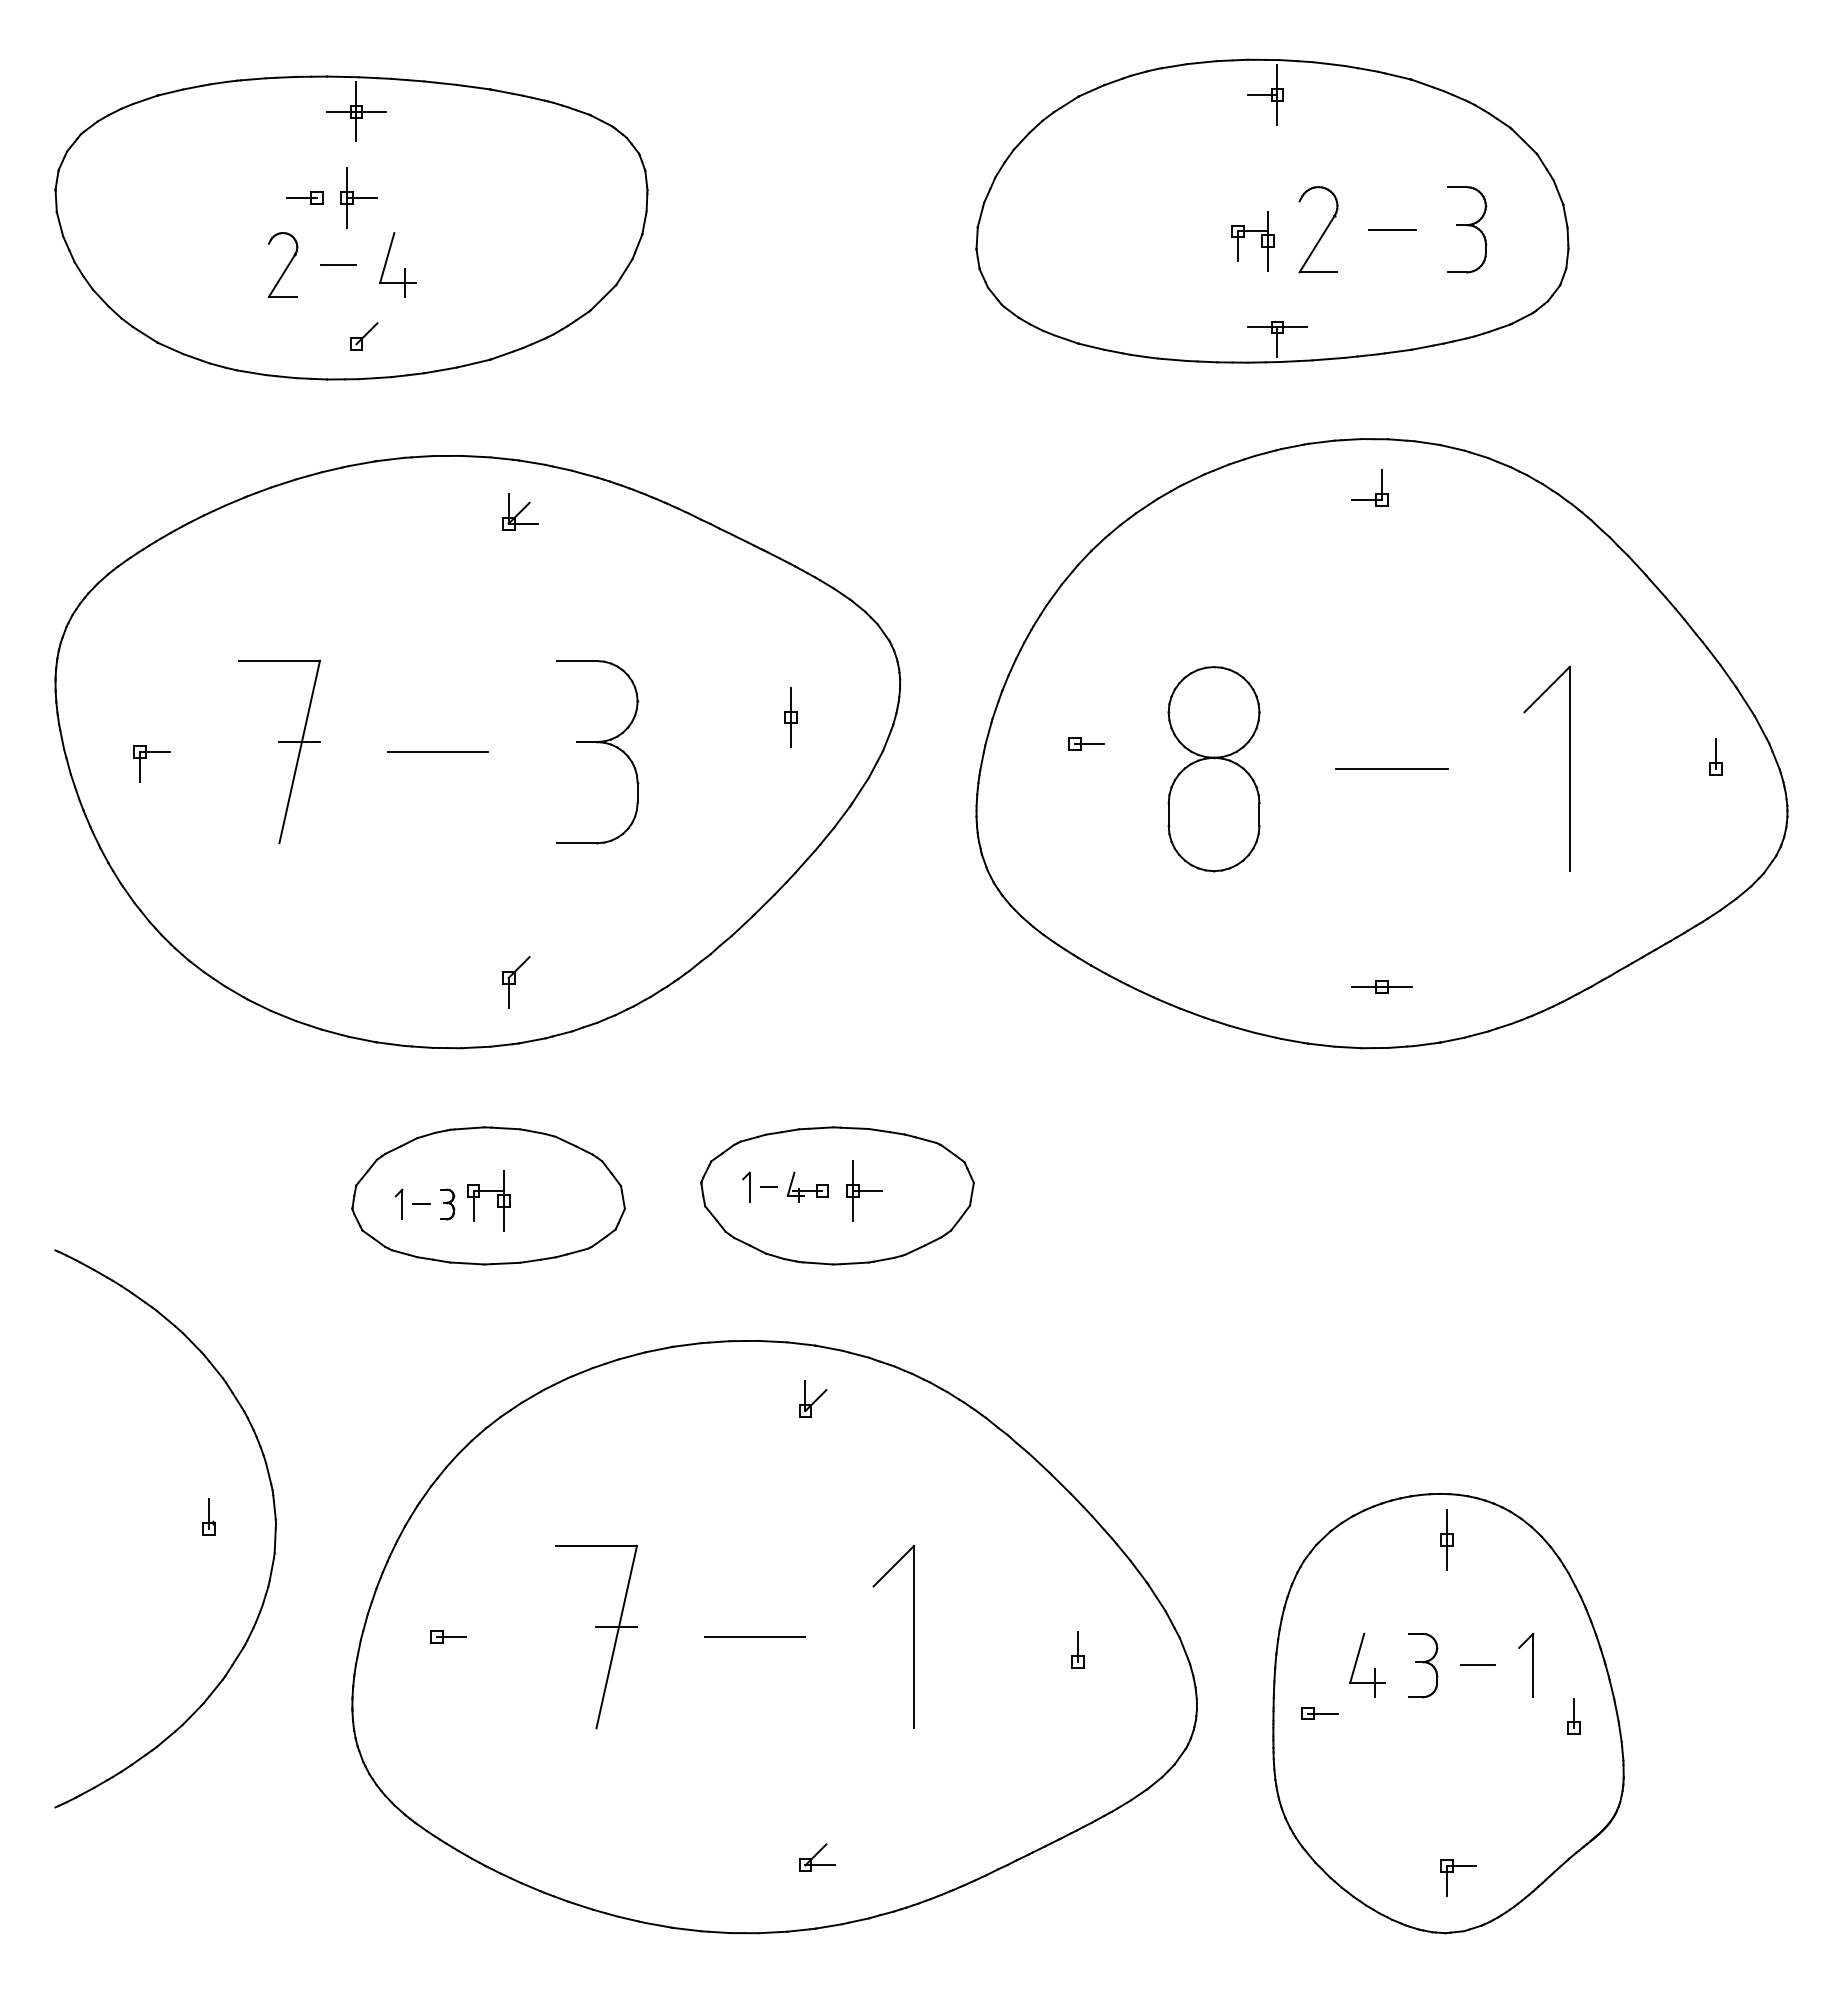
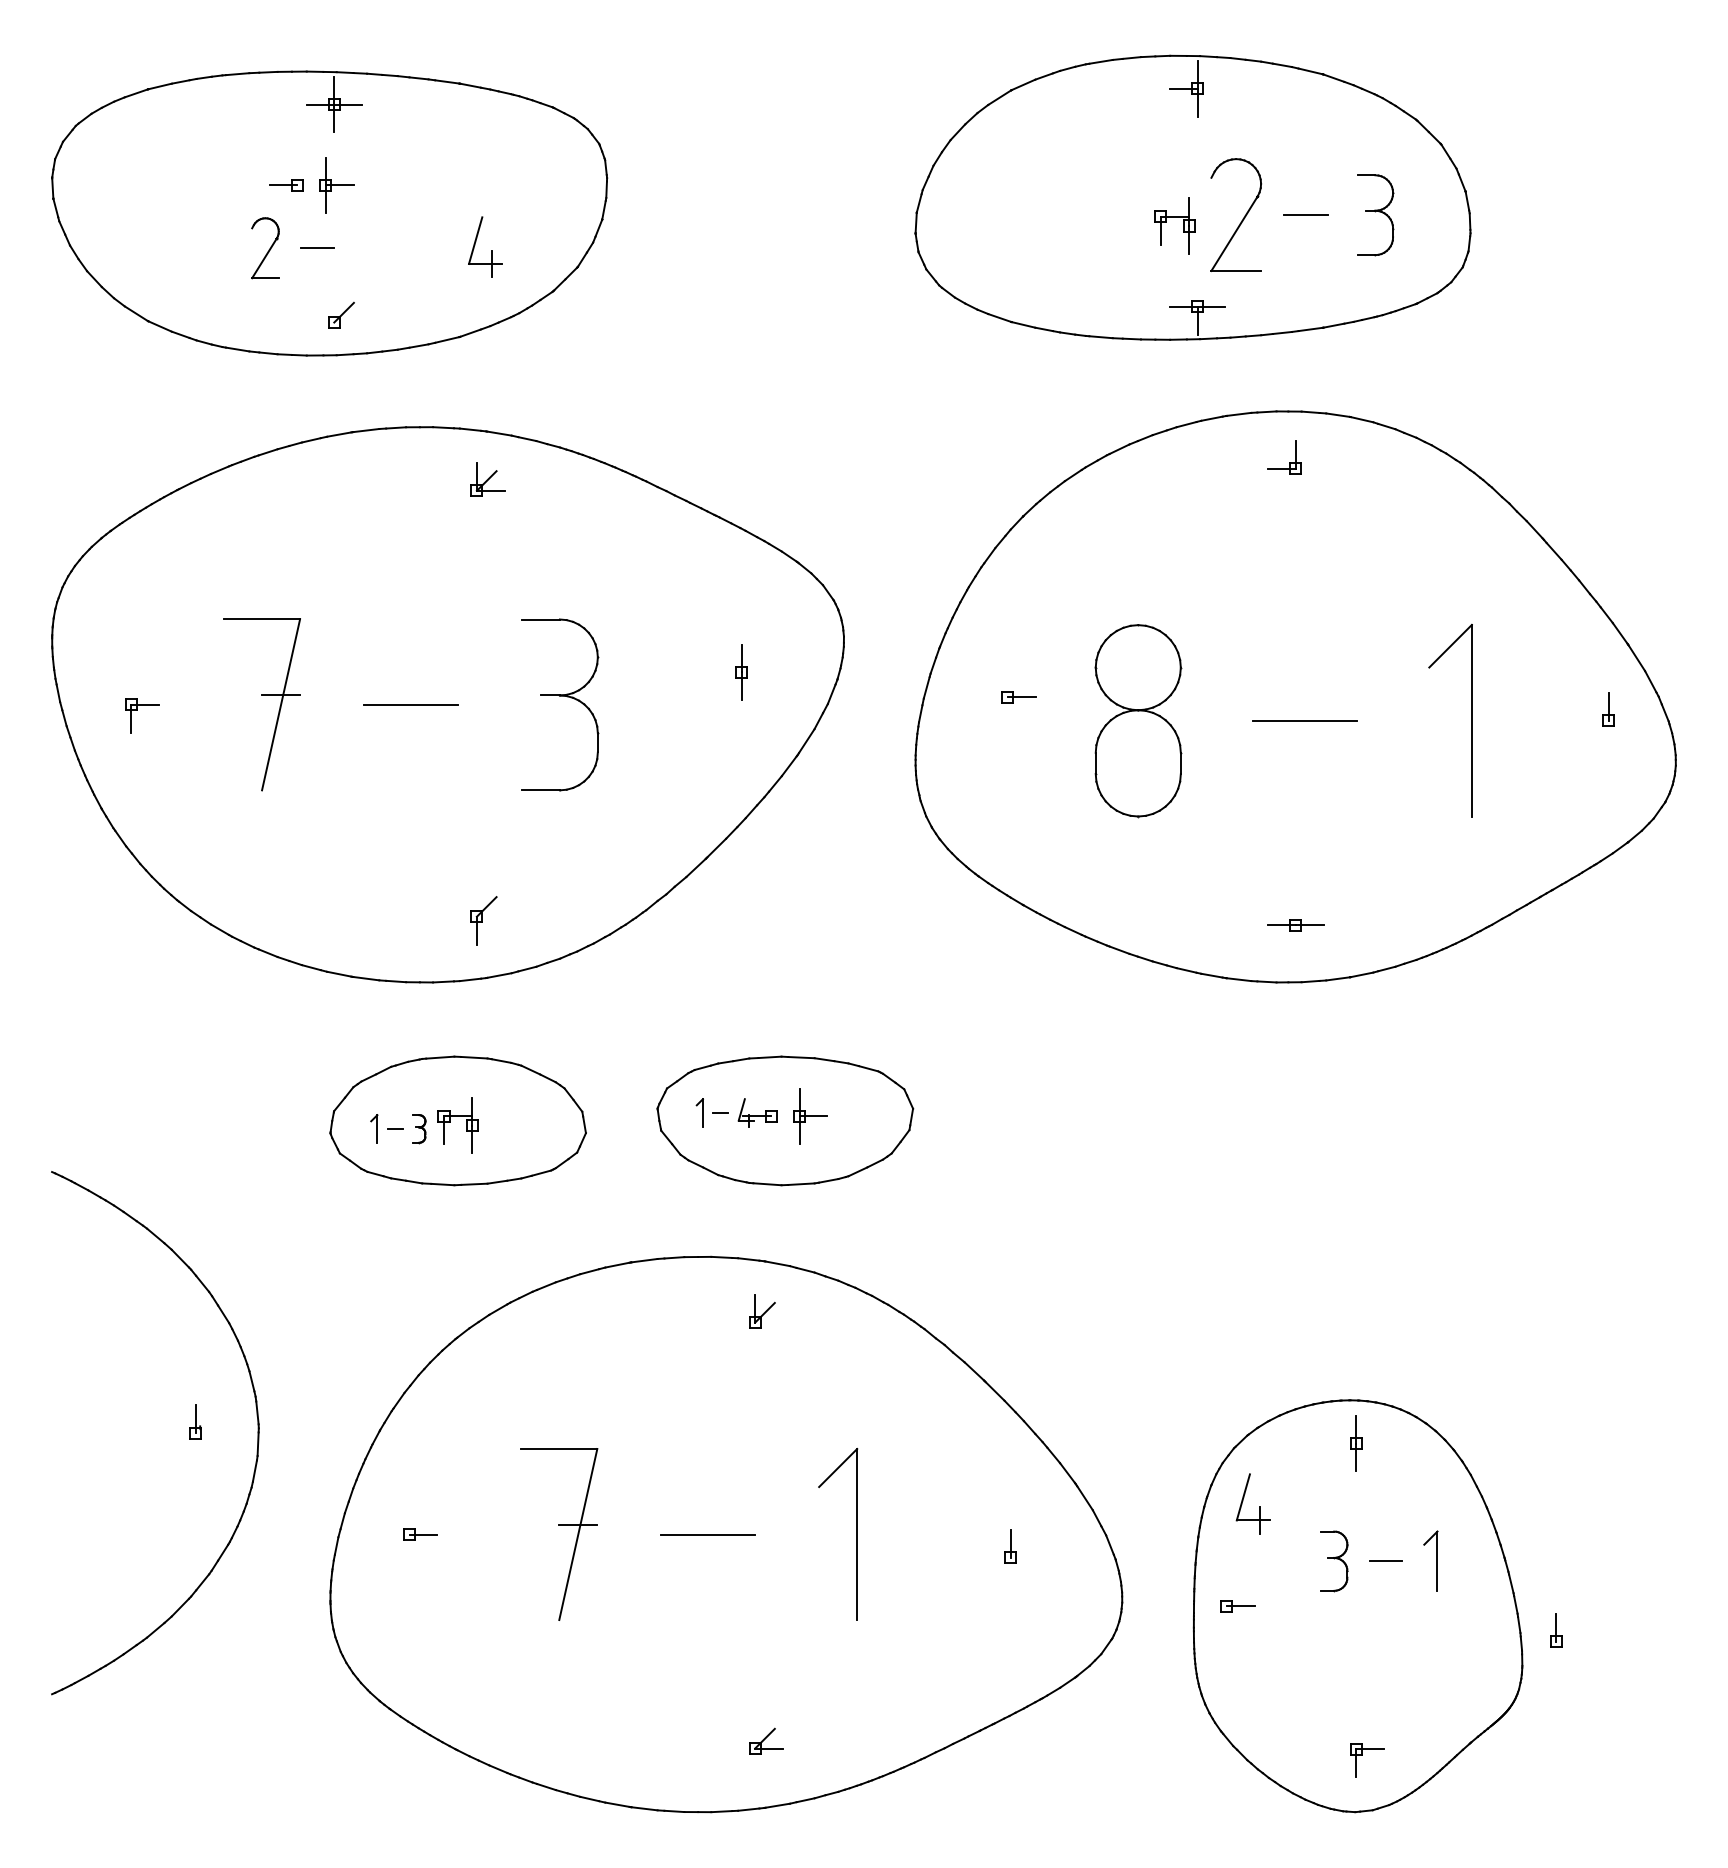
part: (1318, 229) -> (1236, 214), size x1.4
part: (404, 268) -> (491, 250), moved
part: (1374, 1668) -> (1259, 1506), moved
part: (1573, 1716) -> (1555, 1630), moved

